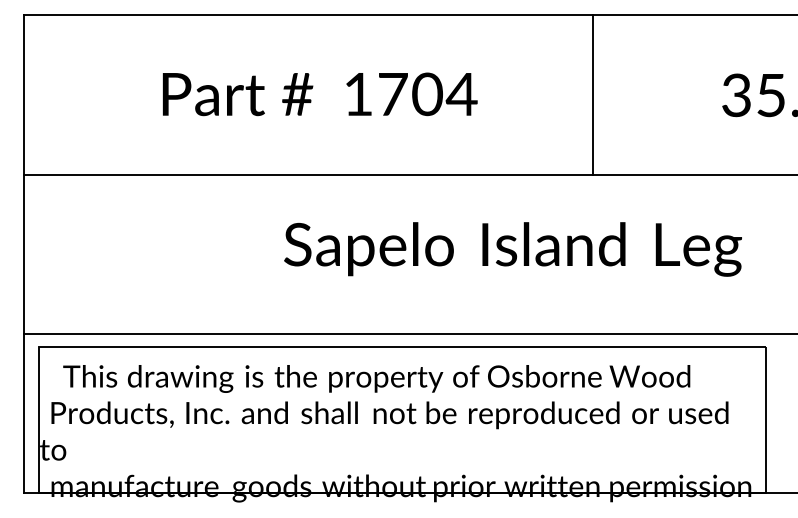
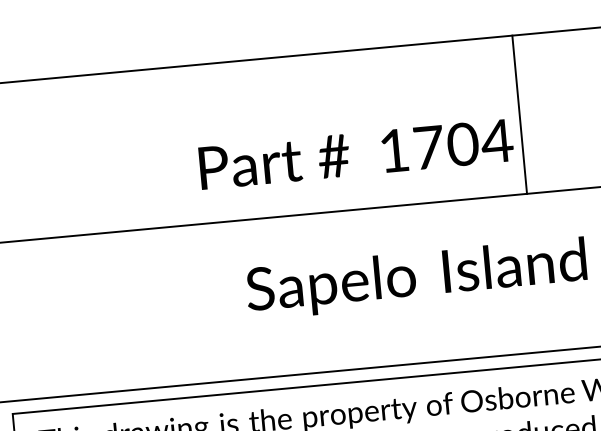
text: (319, 94) -> (355, 154), moved
line: (592, 94) -> (519, 114), moved

